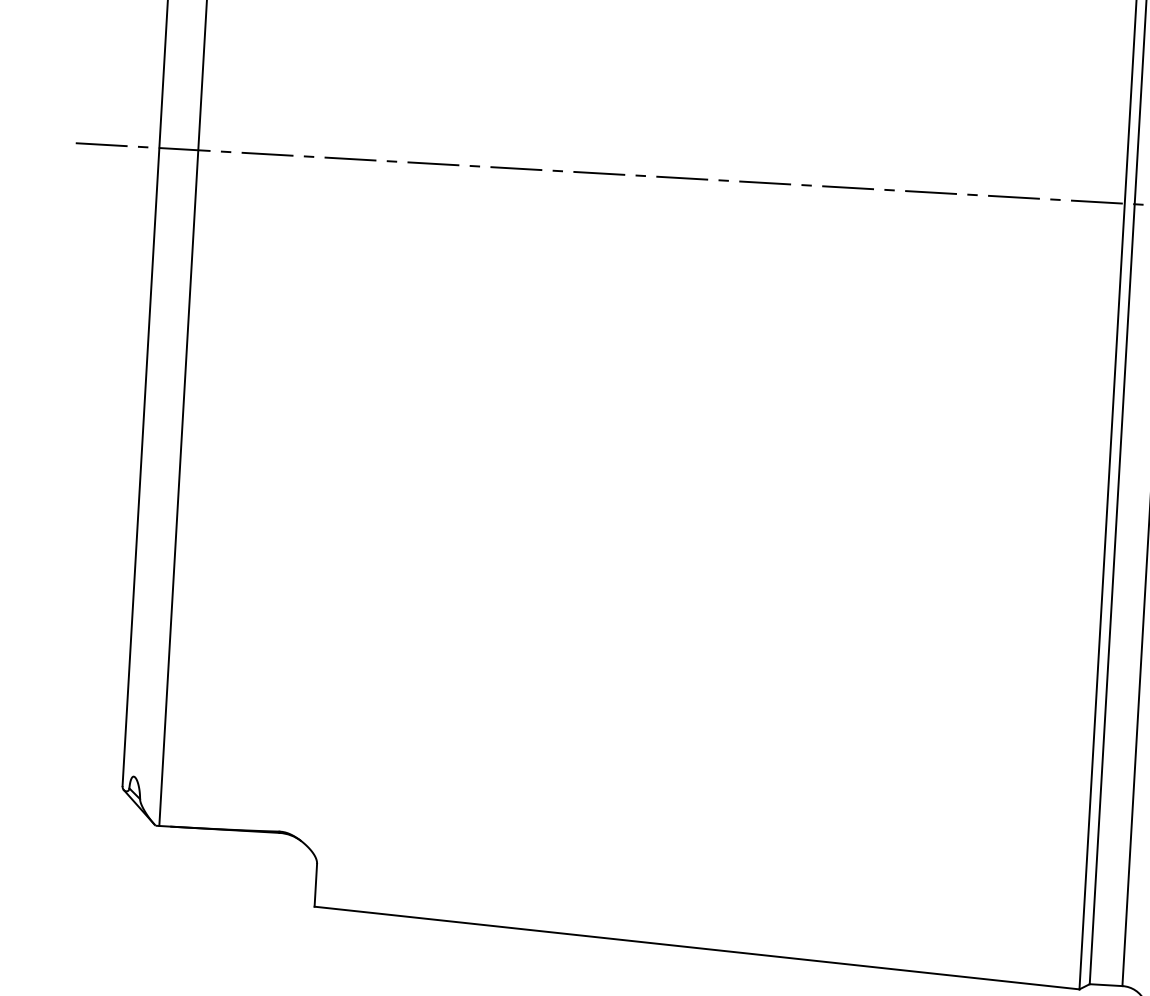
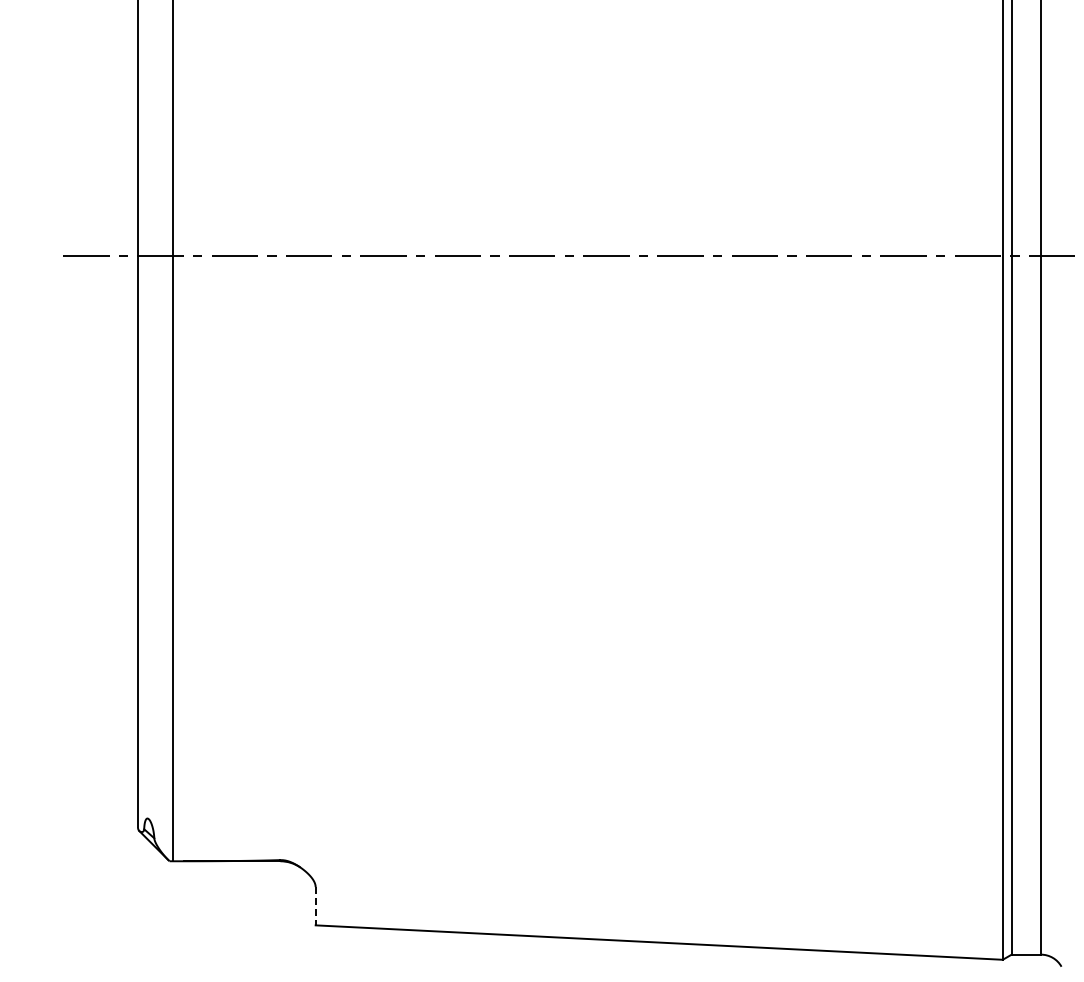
line: (315, 885) -> (315, 906), solid -> dashed

